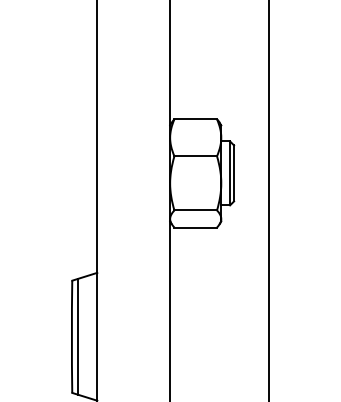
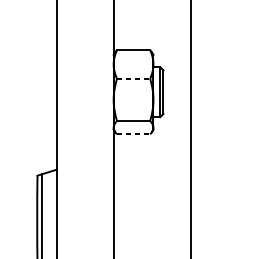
line: (196, 156) -> (134, 79), solid -> dashed
line: (196, 227) -> (134, 134), solid -> dashed

